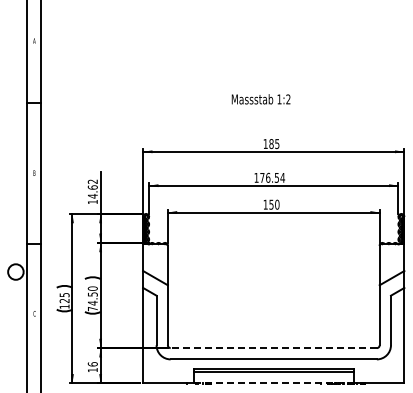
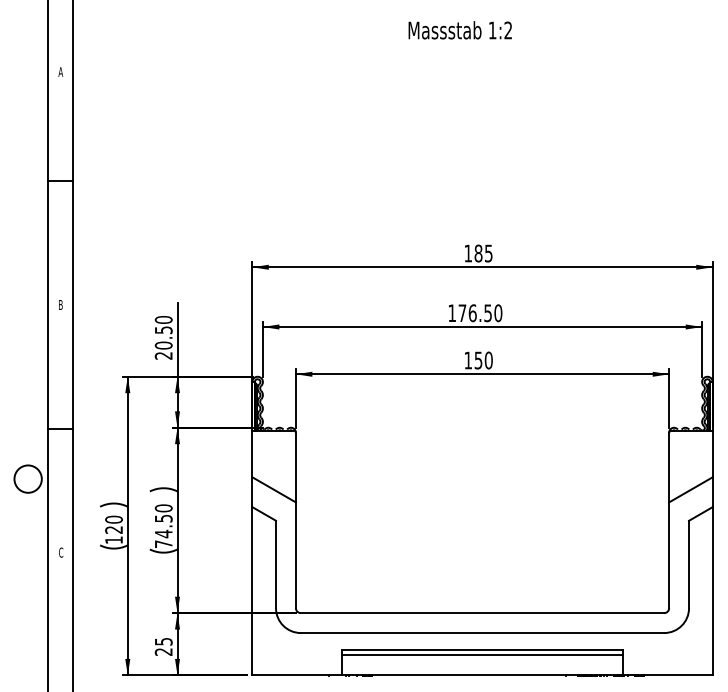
text: (260, 99) -> (459, 30), moved
text: (282, 177) -> (497, 312), 176.54 -> 176.50
text: (92, 191) -> (163, 337), 14.62 -> 20.50
text: (64, 294) -> (113, 518), 125 -> 120
line: (273, 348) -> (482, 613), dashed -> solid
text: (92, 367) -> (163, 647), 16 -> 25
line: (273, 383) -> (482, 675), dashed -> solid

